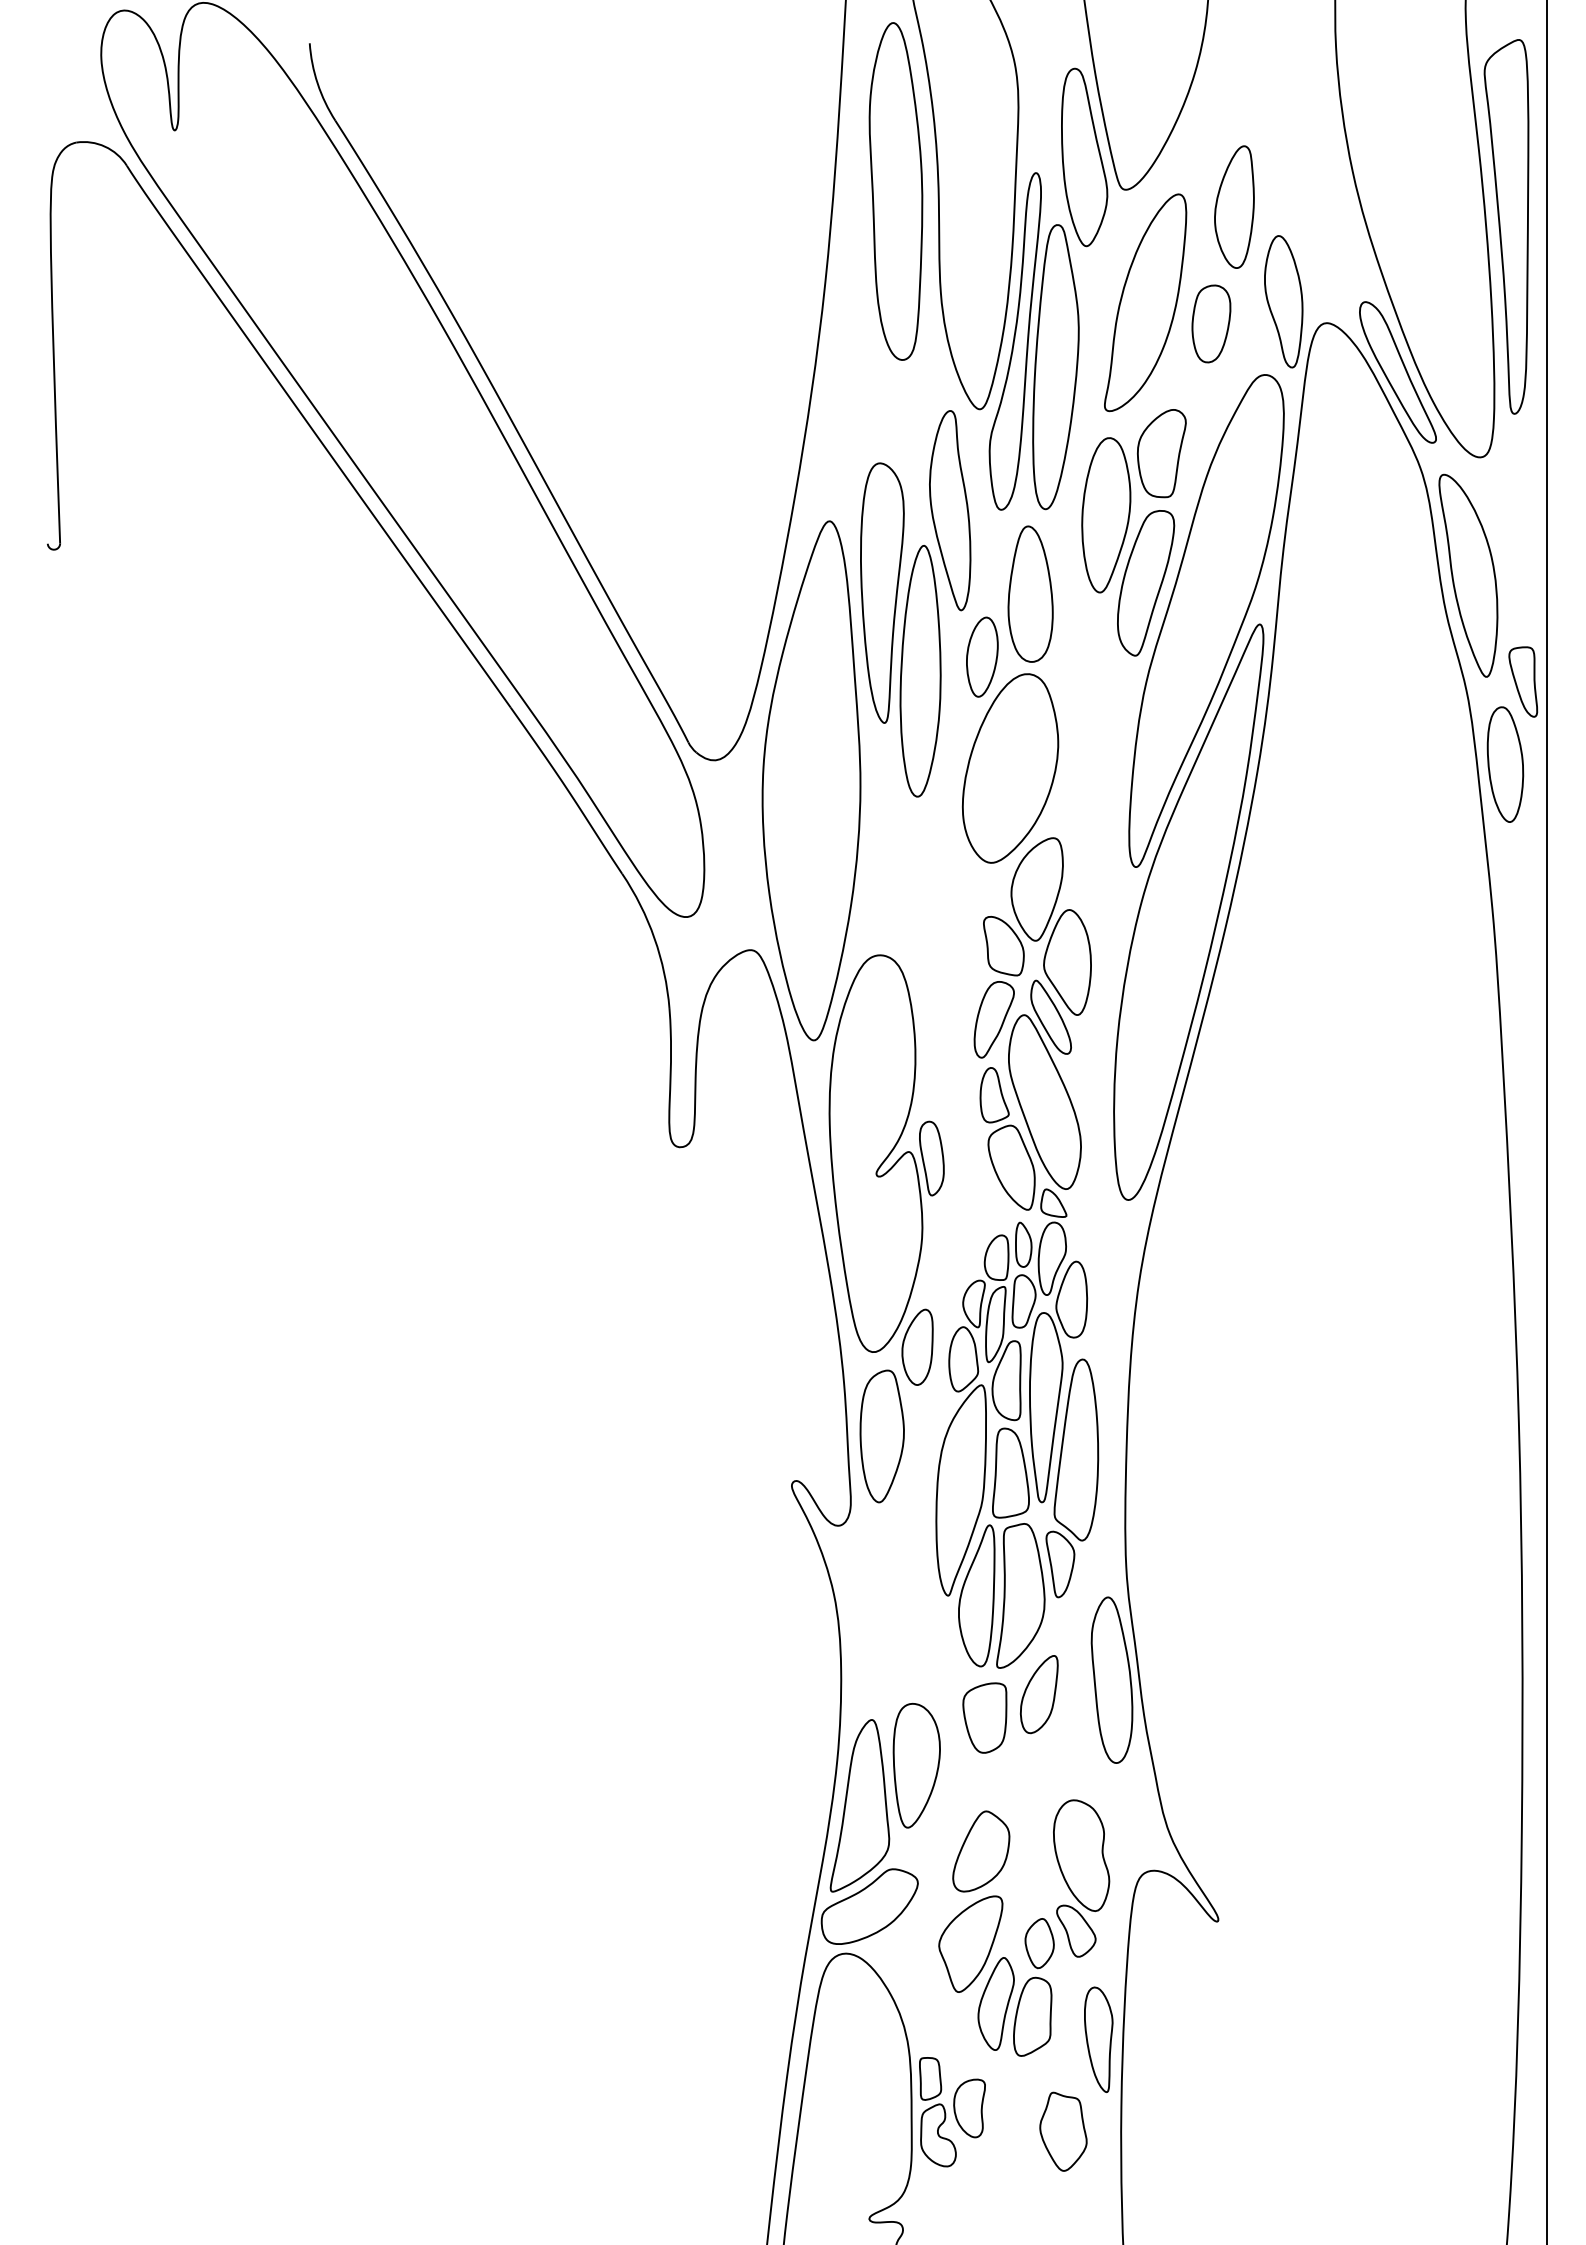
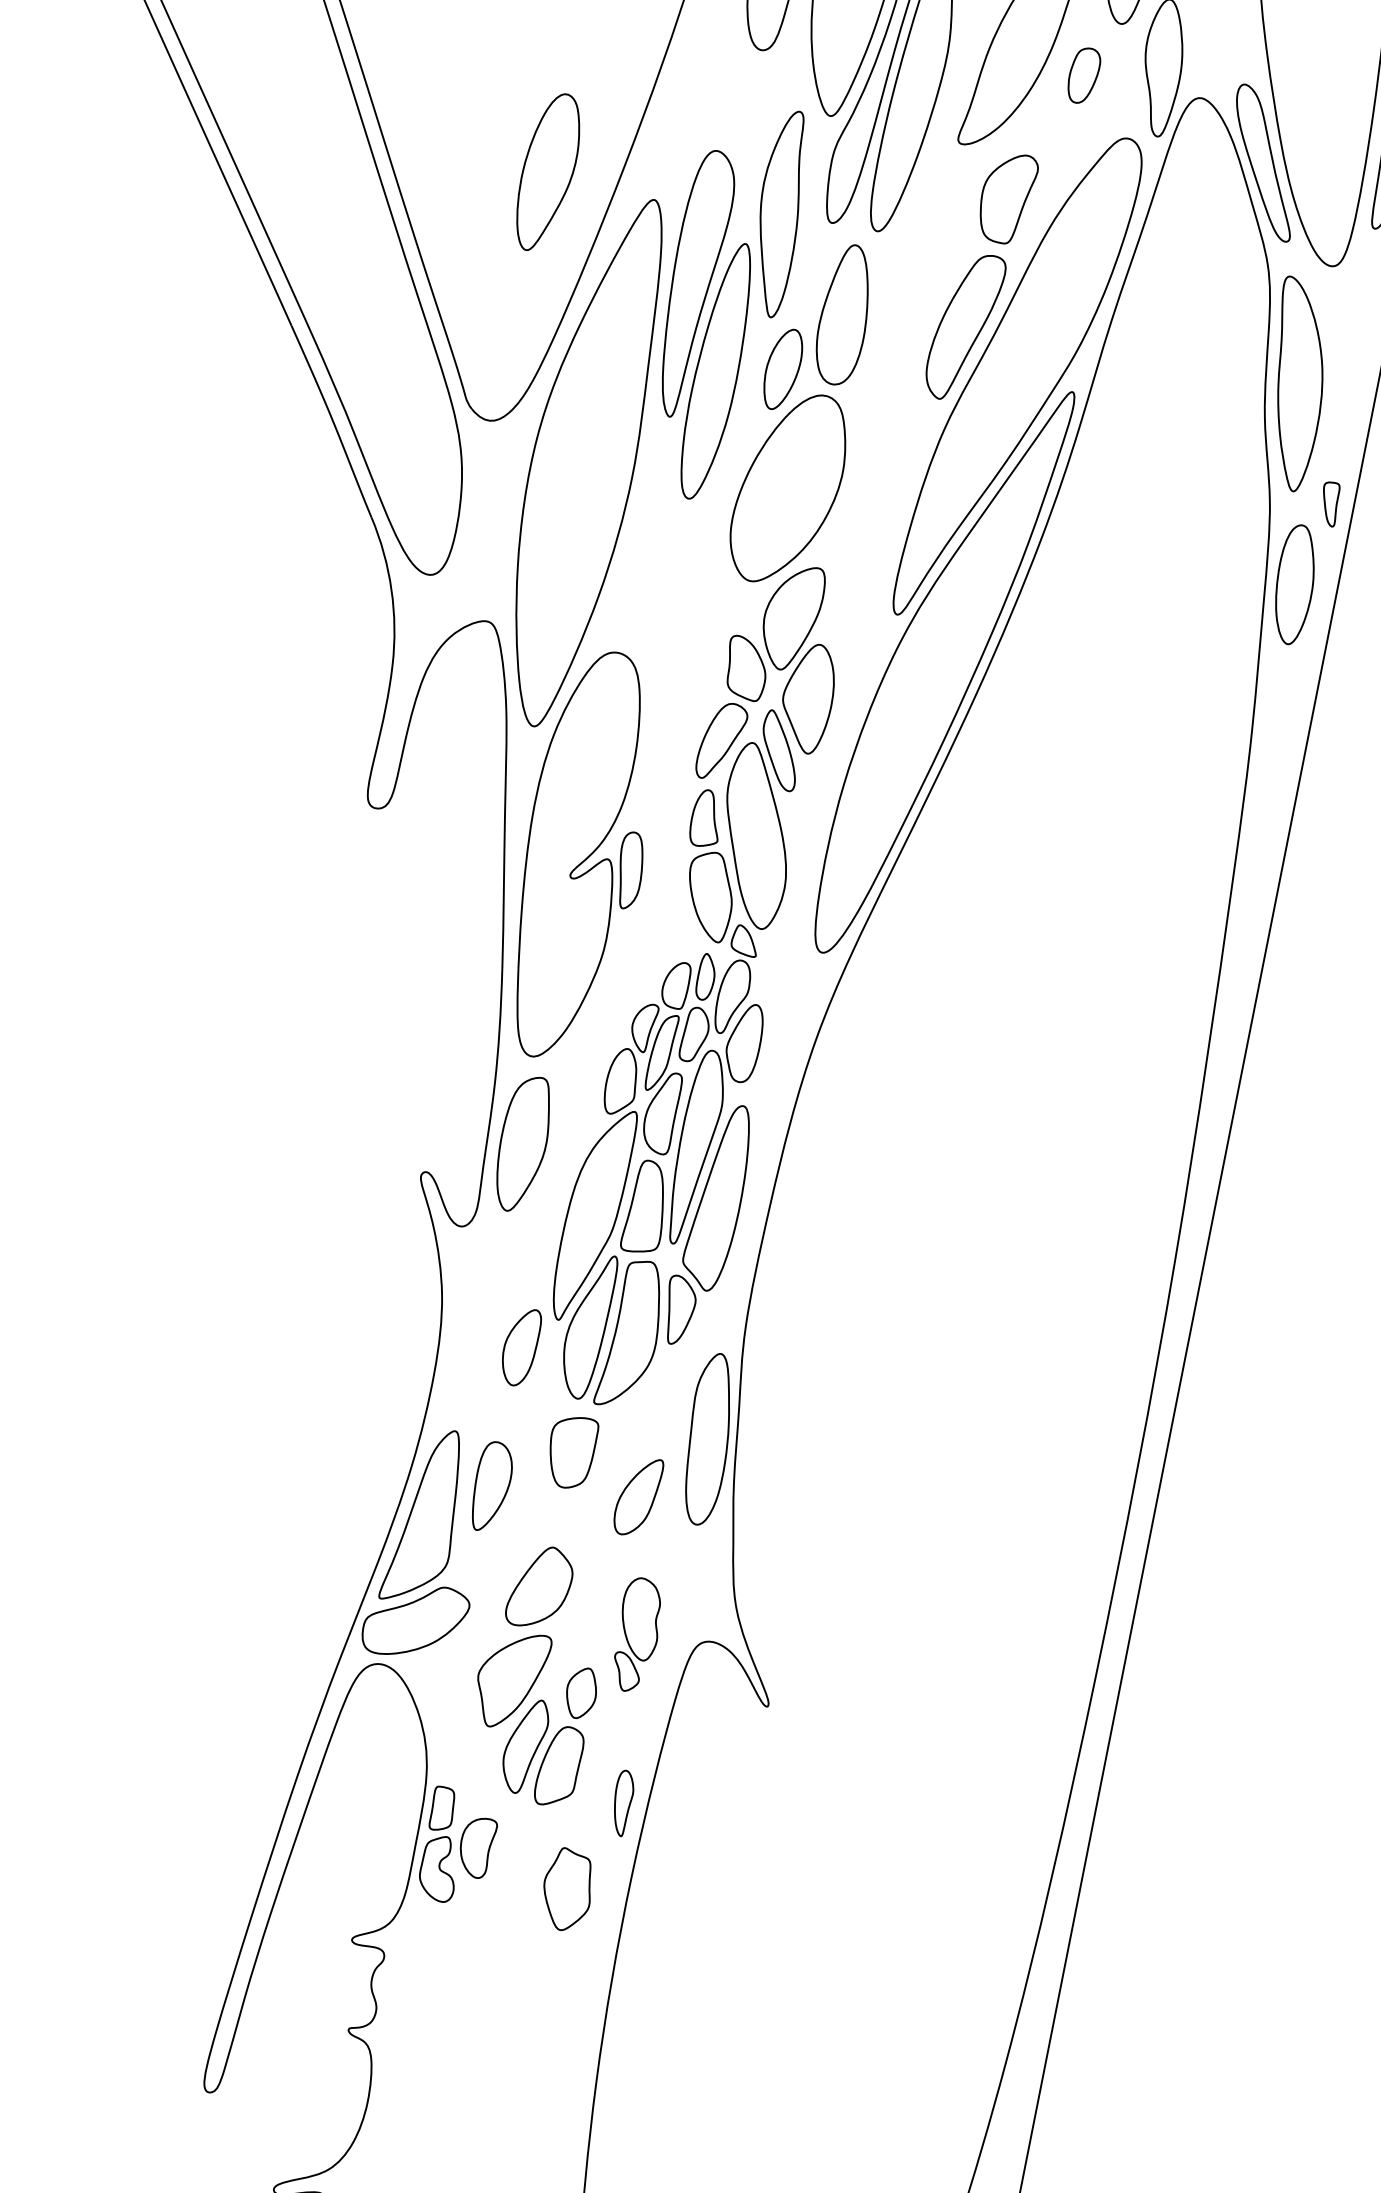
part: (1211, 323) -> (1083, 75), size x0.7
part: (1106, 515) -> (548, 172), moved
part: (1523, 681) -> (1329, 503), size x0.6
part: (917, 1346) -> (520, 1346), moved
part: (1039, 1694) -> (638, 1496), moved
part: (916, 1765) -> (491, 1486), size x0.7
part: (1081, 1878) -> (637, 1635), size x0.7
part: (1098, 2039) -> (622, 1802), size x0.6

